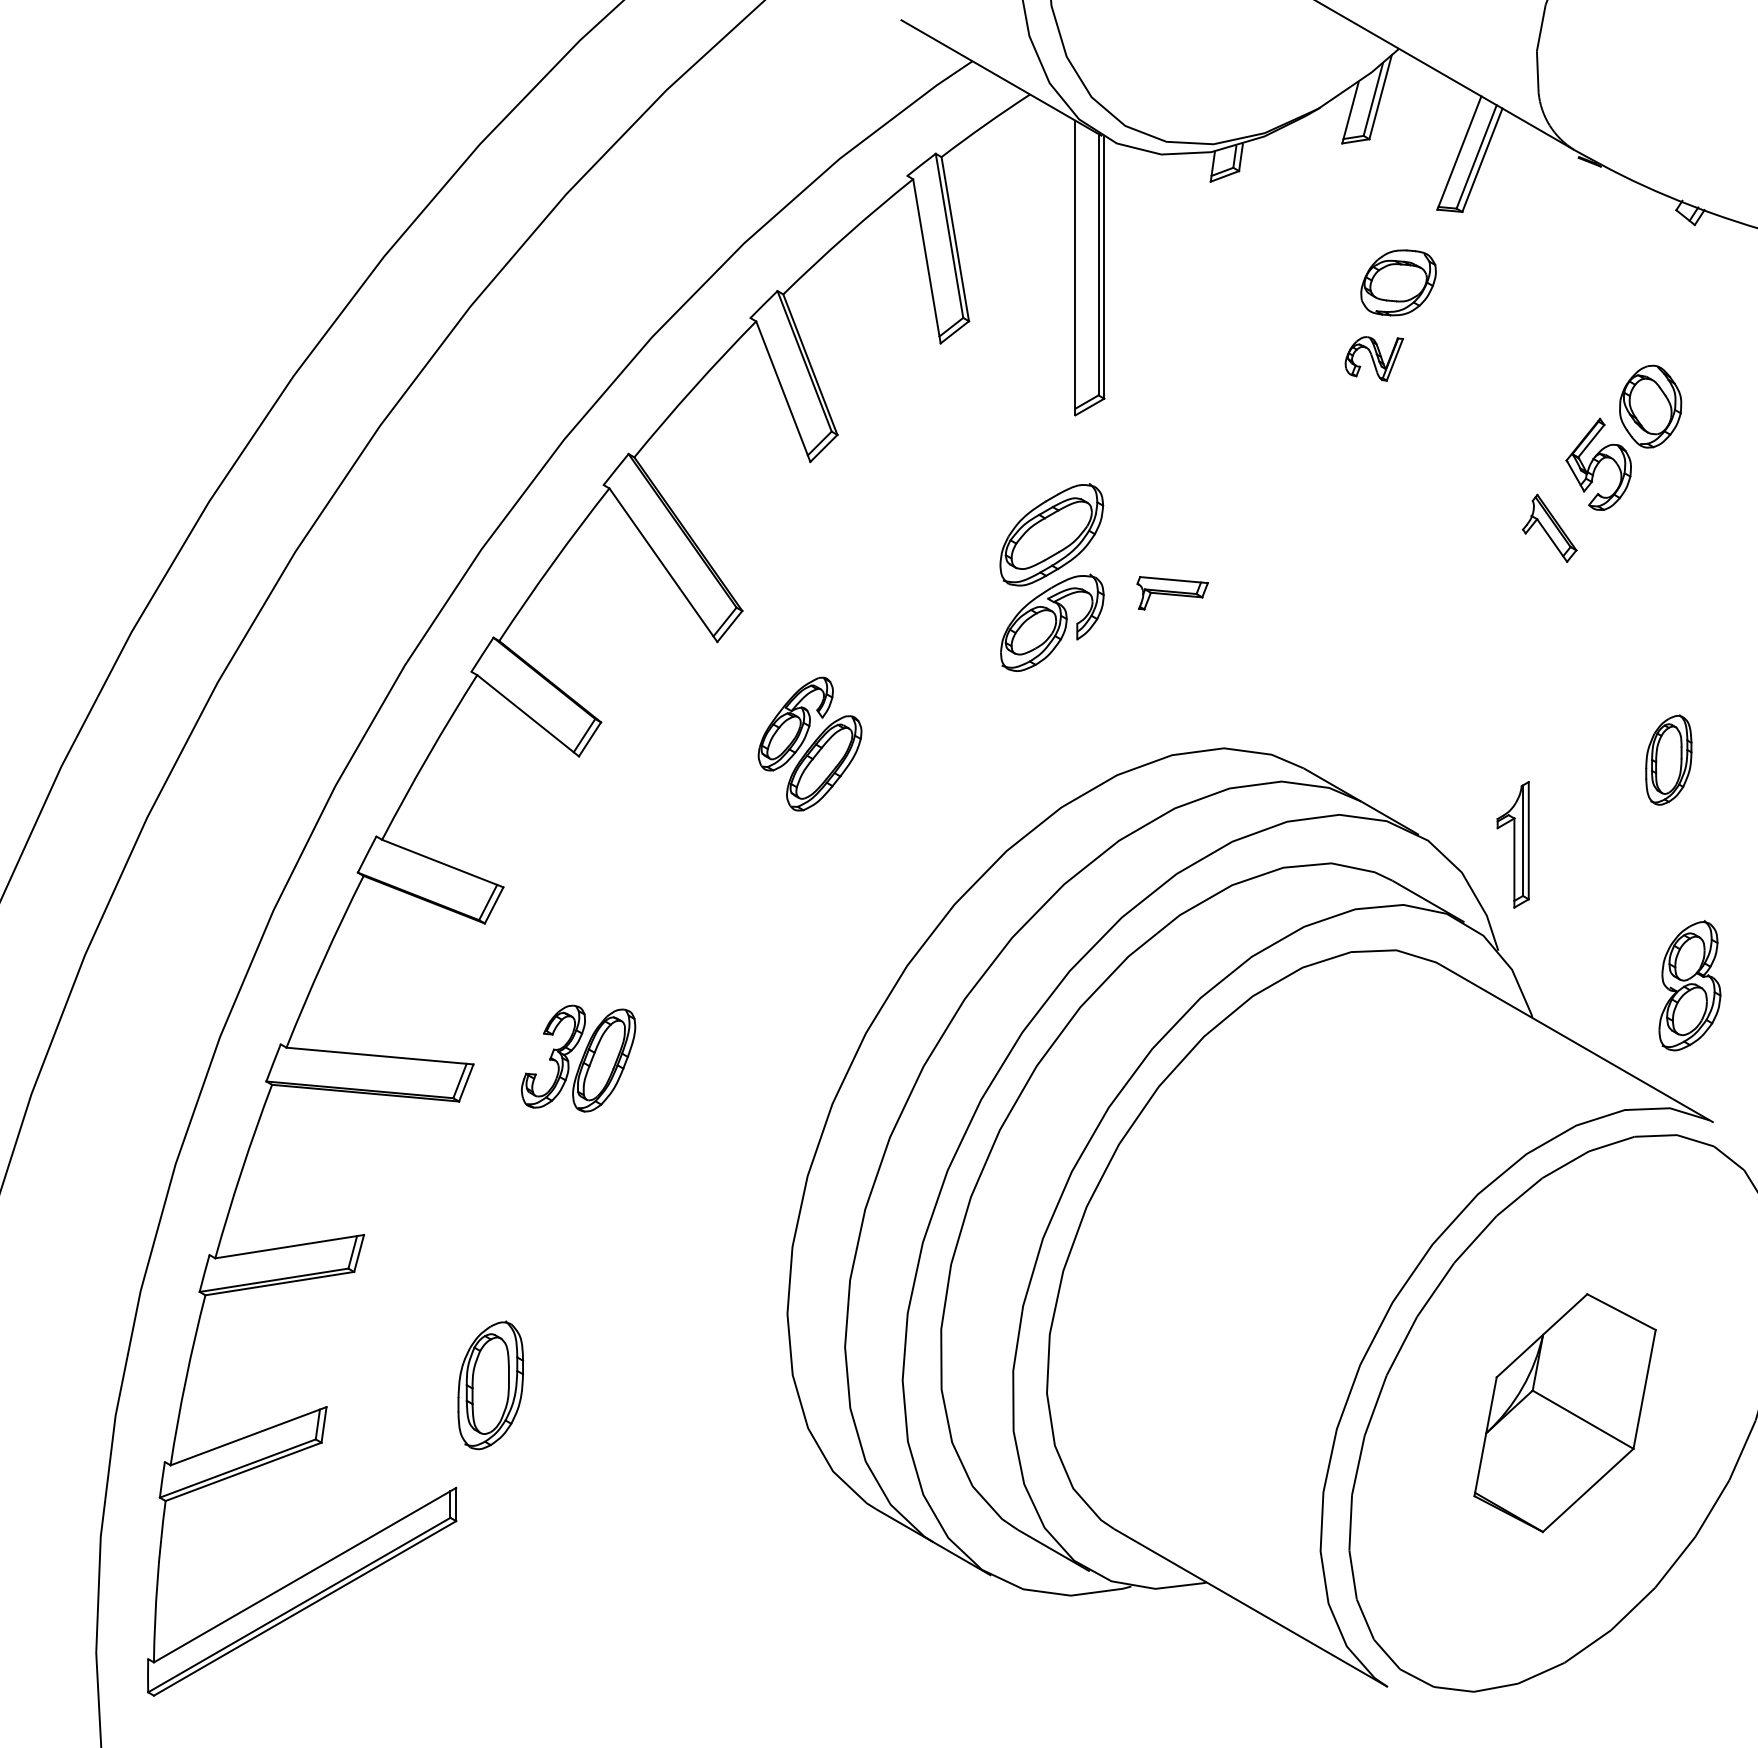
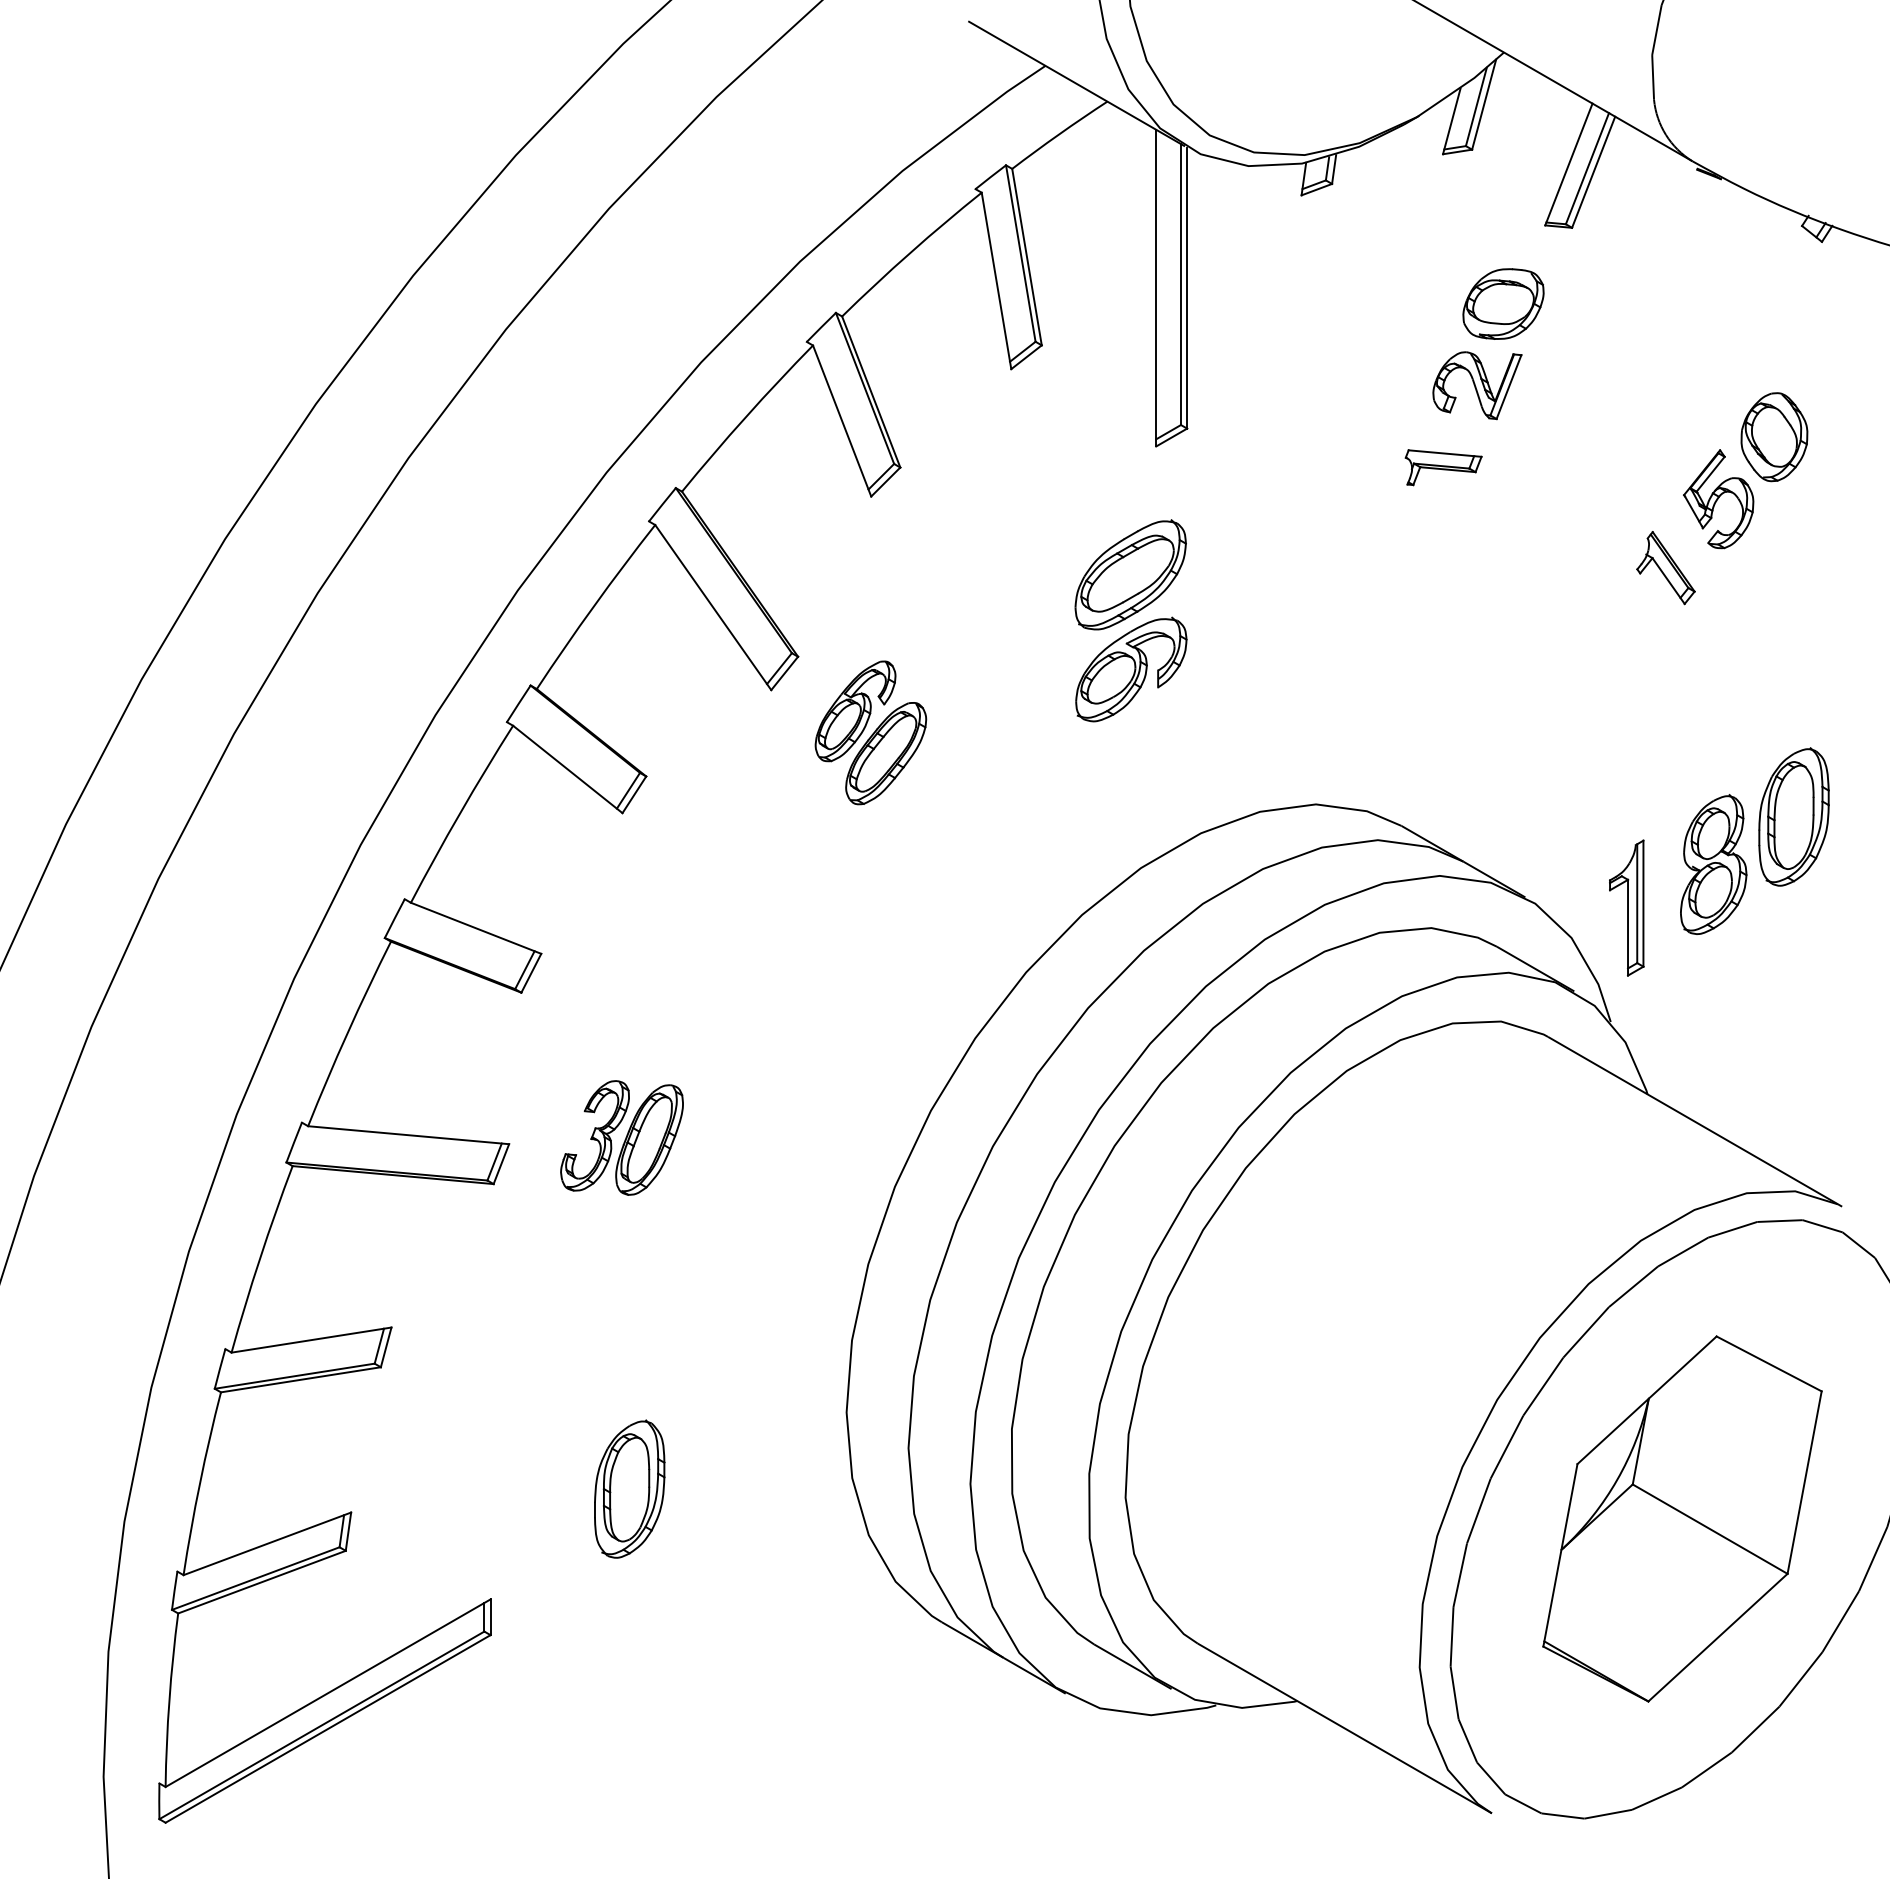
part: (1374, 358) -> (1477, 385), size x1.43
part: (1172, 593) -> (1443, 467), moved
part: (809, 743) -> (870, 732), moved
part: (1668, 759) -> (1793, 816), size x1.43
part: (1689, 985) -> (1713, 864), moved
part: (490, 1384) -> (629, 1488), moved
part: (1565, 1412) -> (1682, 1518), size x1.43

